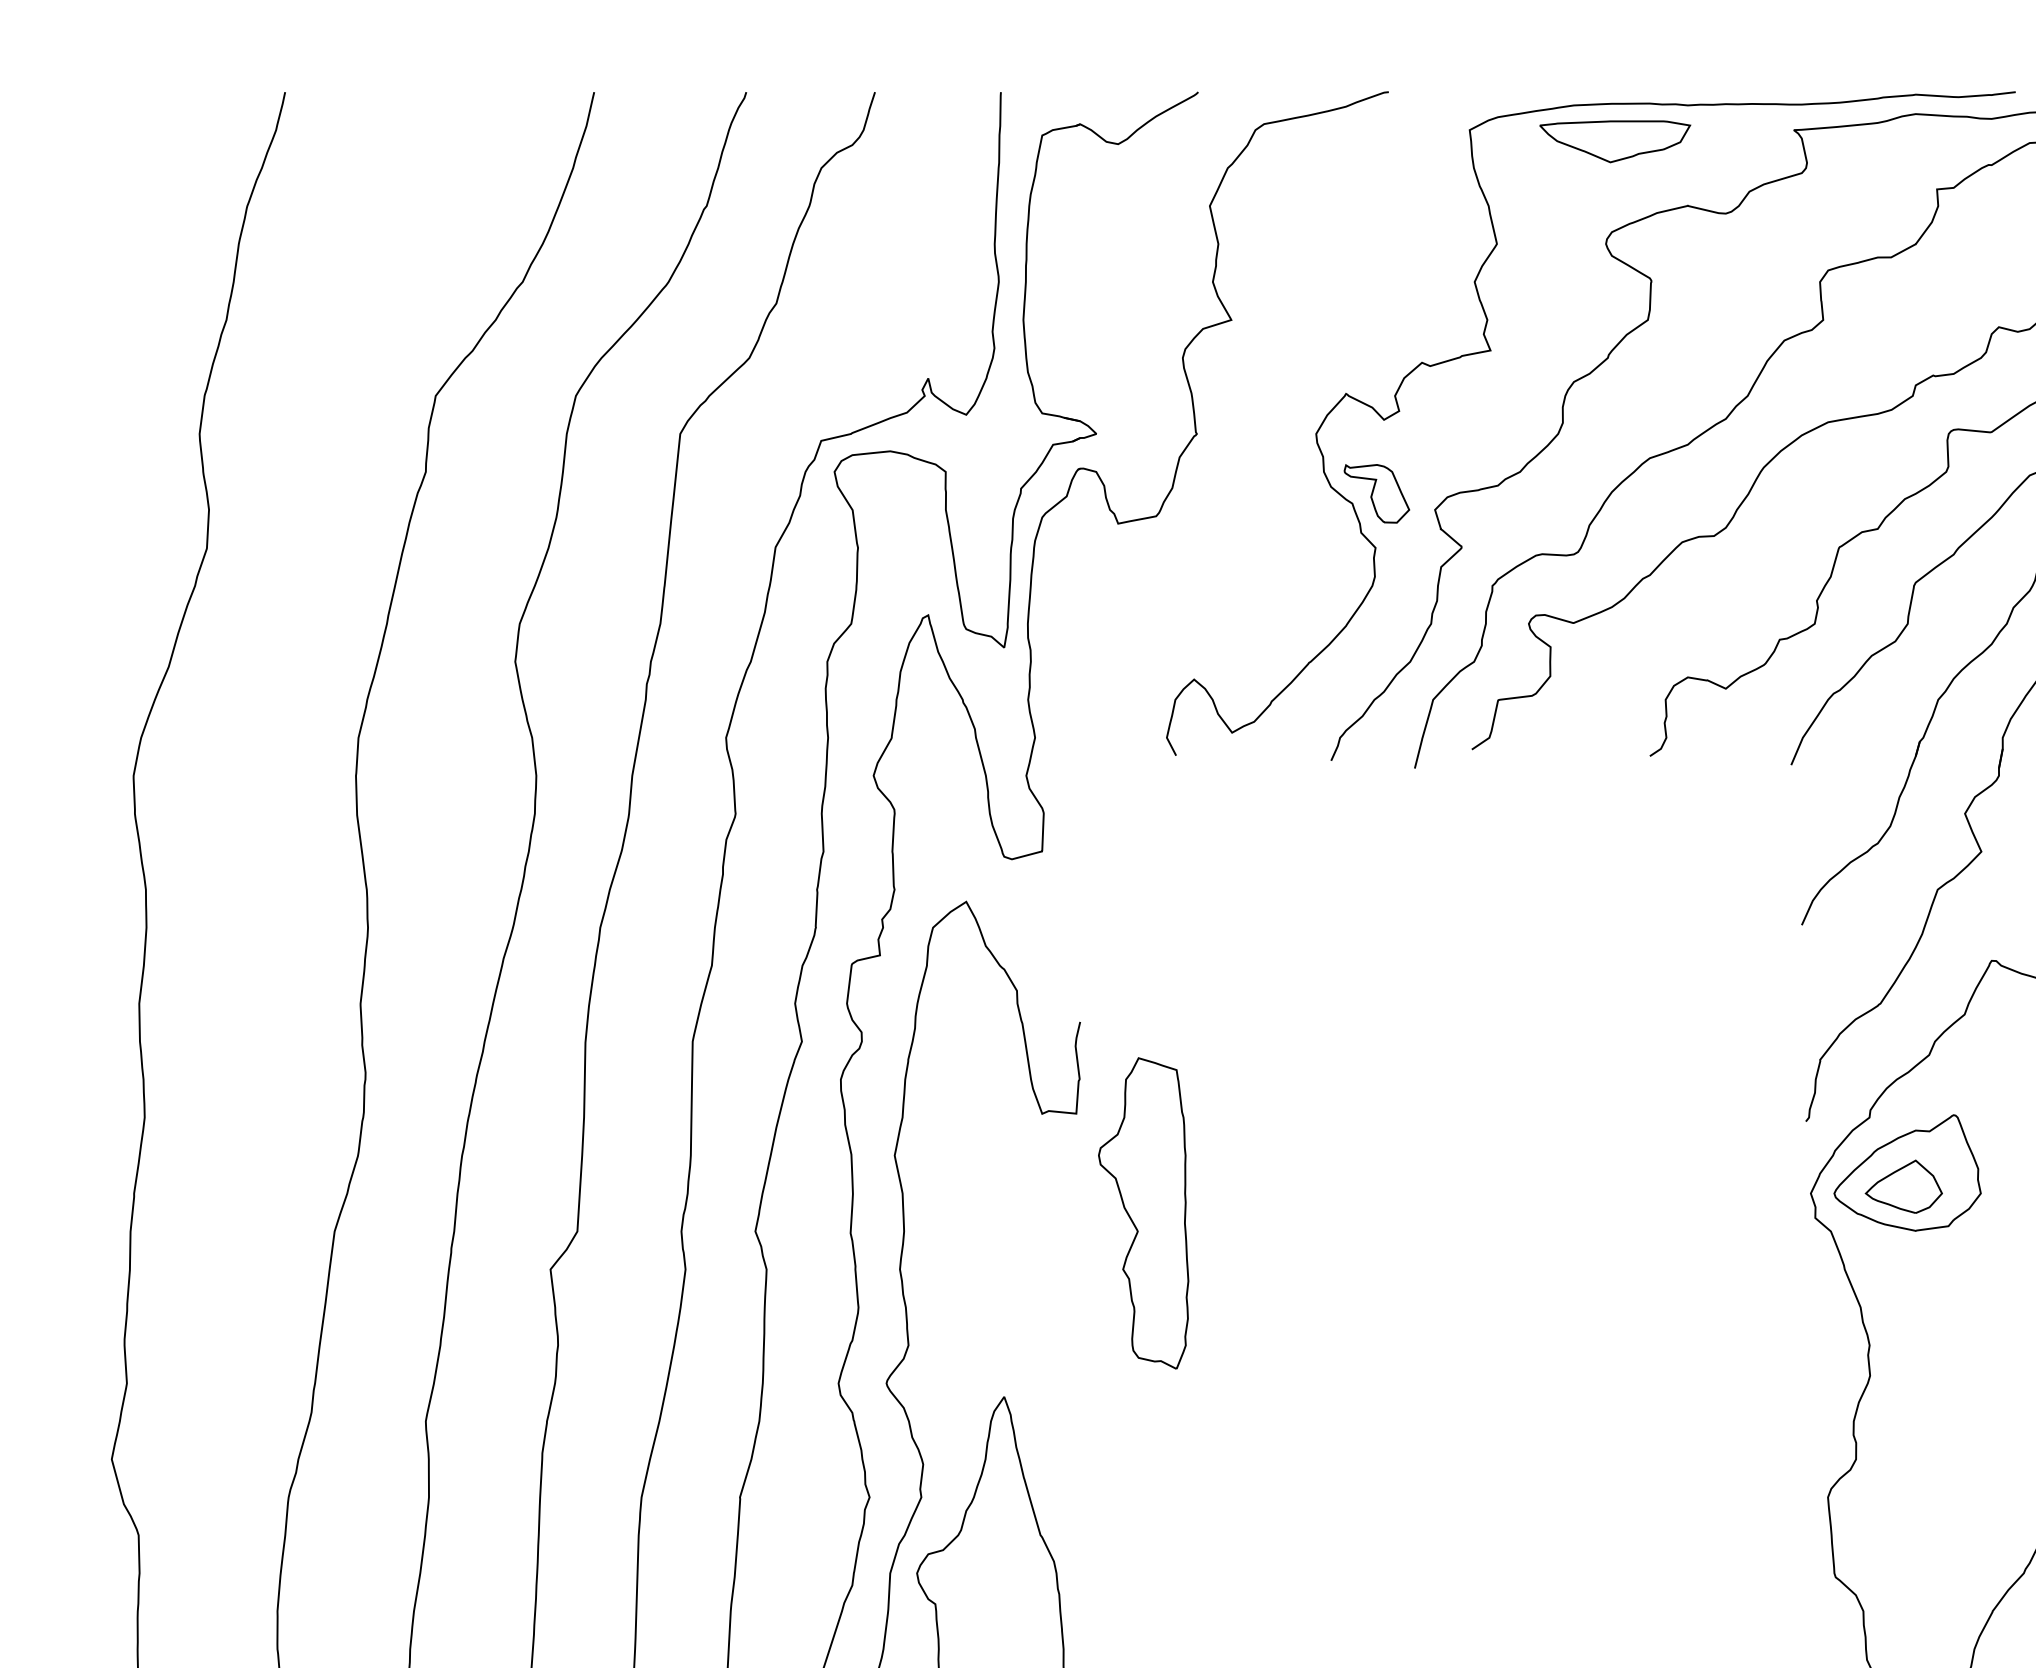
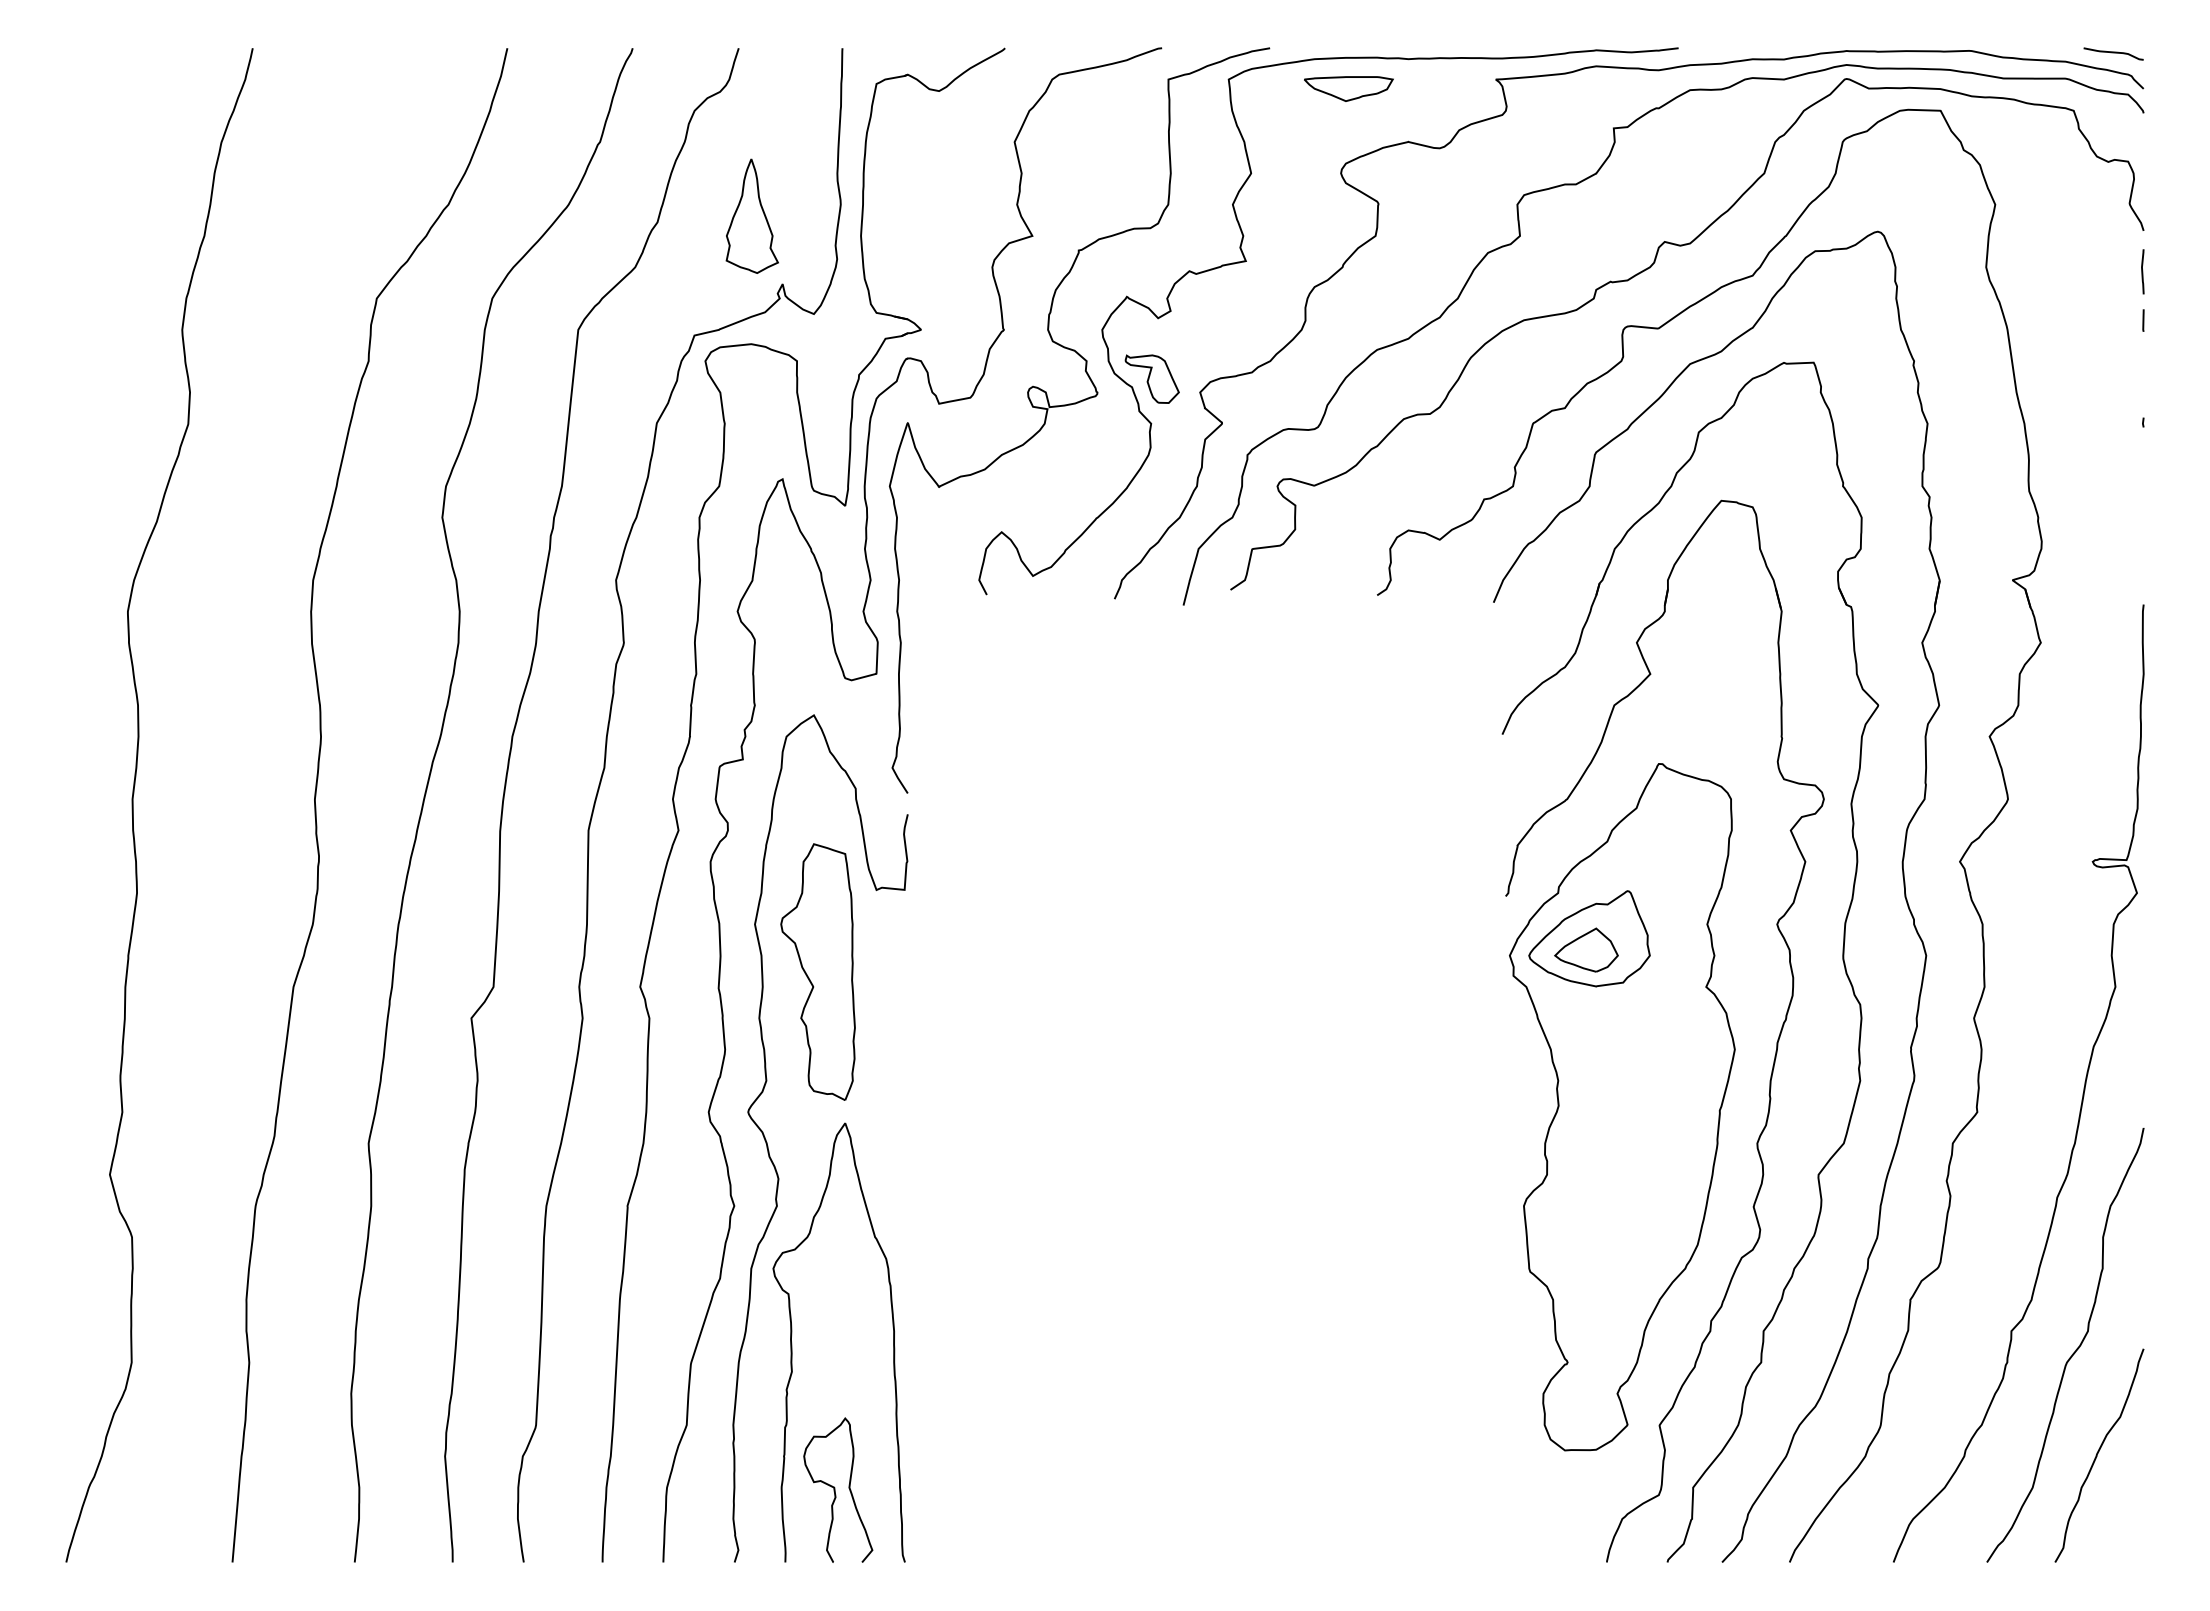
part: (1615, 141) -> (1348, 88), size x0.71
part: (890, 295) -> (751, 215), added
part: (1283, 524) -> (1075, 404), added
part: (1142, 1212) -> (817, 971), moved

